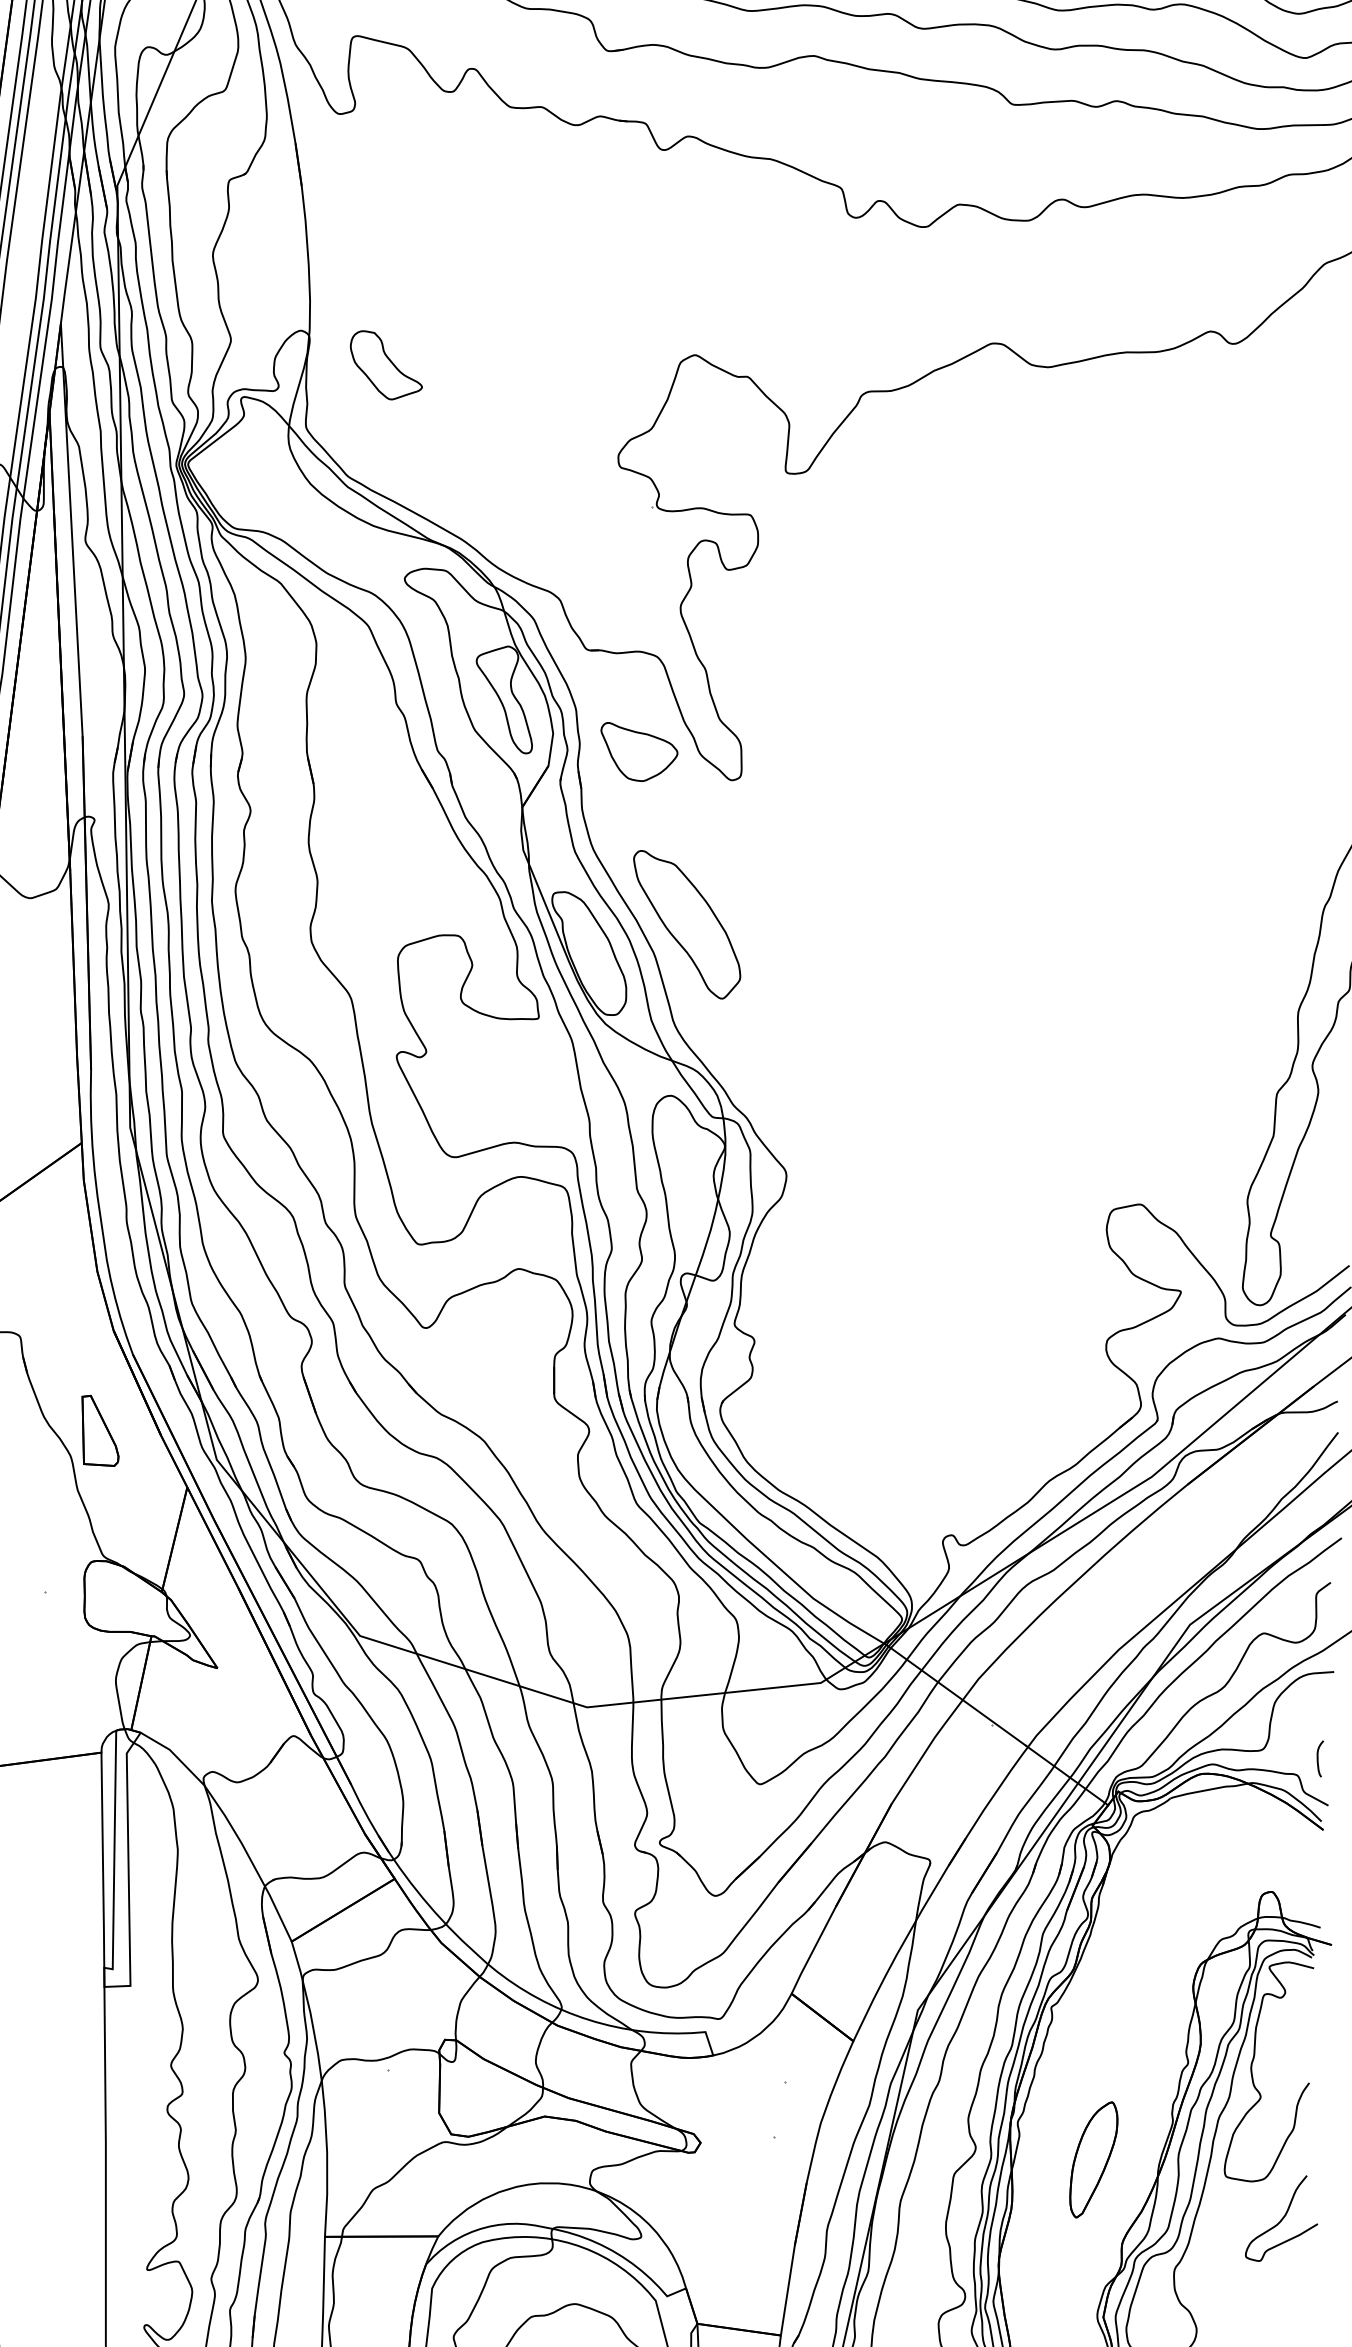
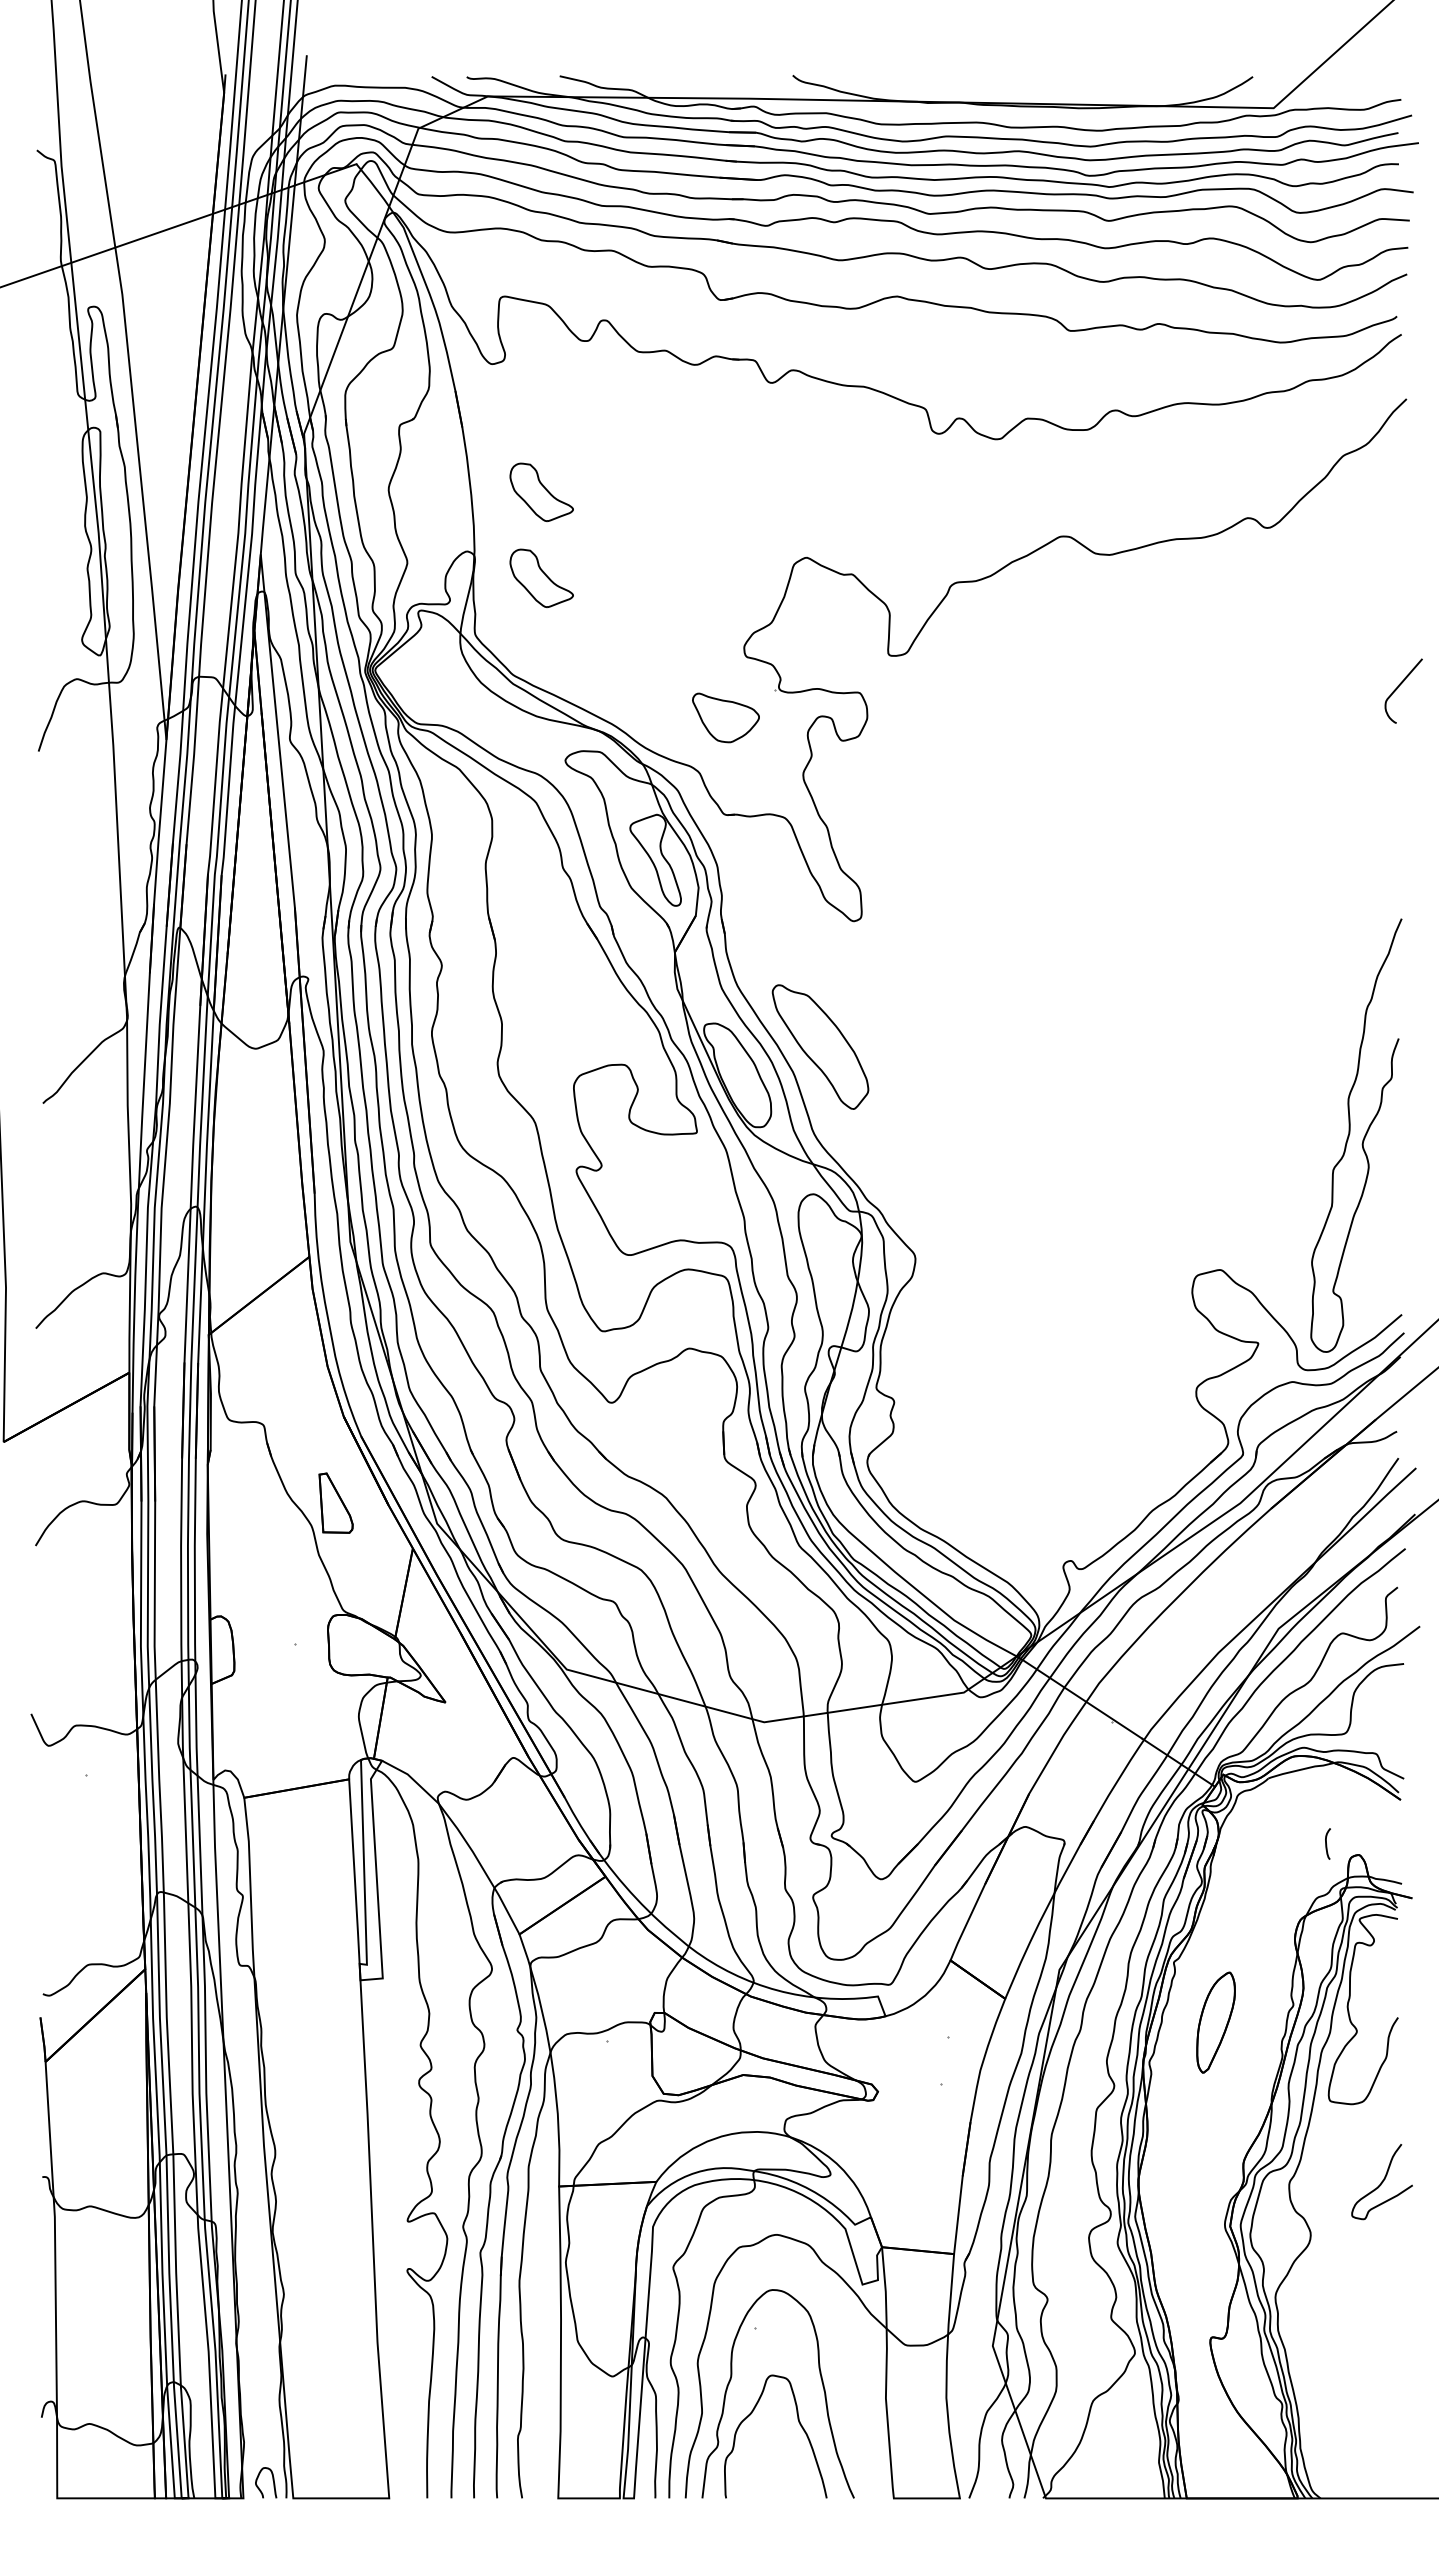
part: (390, 265) -> (541, 492), added
part: (638, 752) -> (725, 717), moved
curve: (1318, 1758) -> (1326, 1843), moved
part: (1093, 2159) -> (1215, 2022), moved
curve: (1281, 2219) -> (1381, 2182), moved

